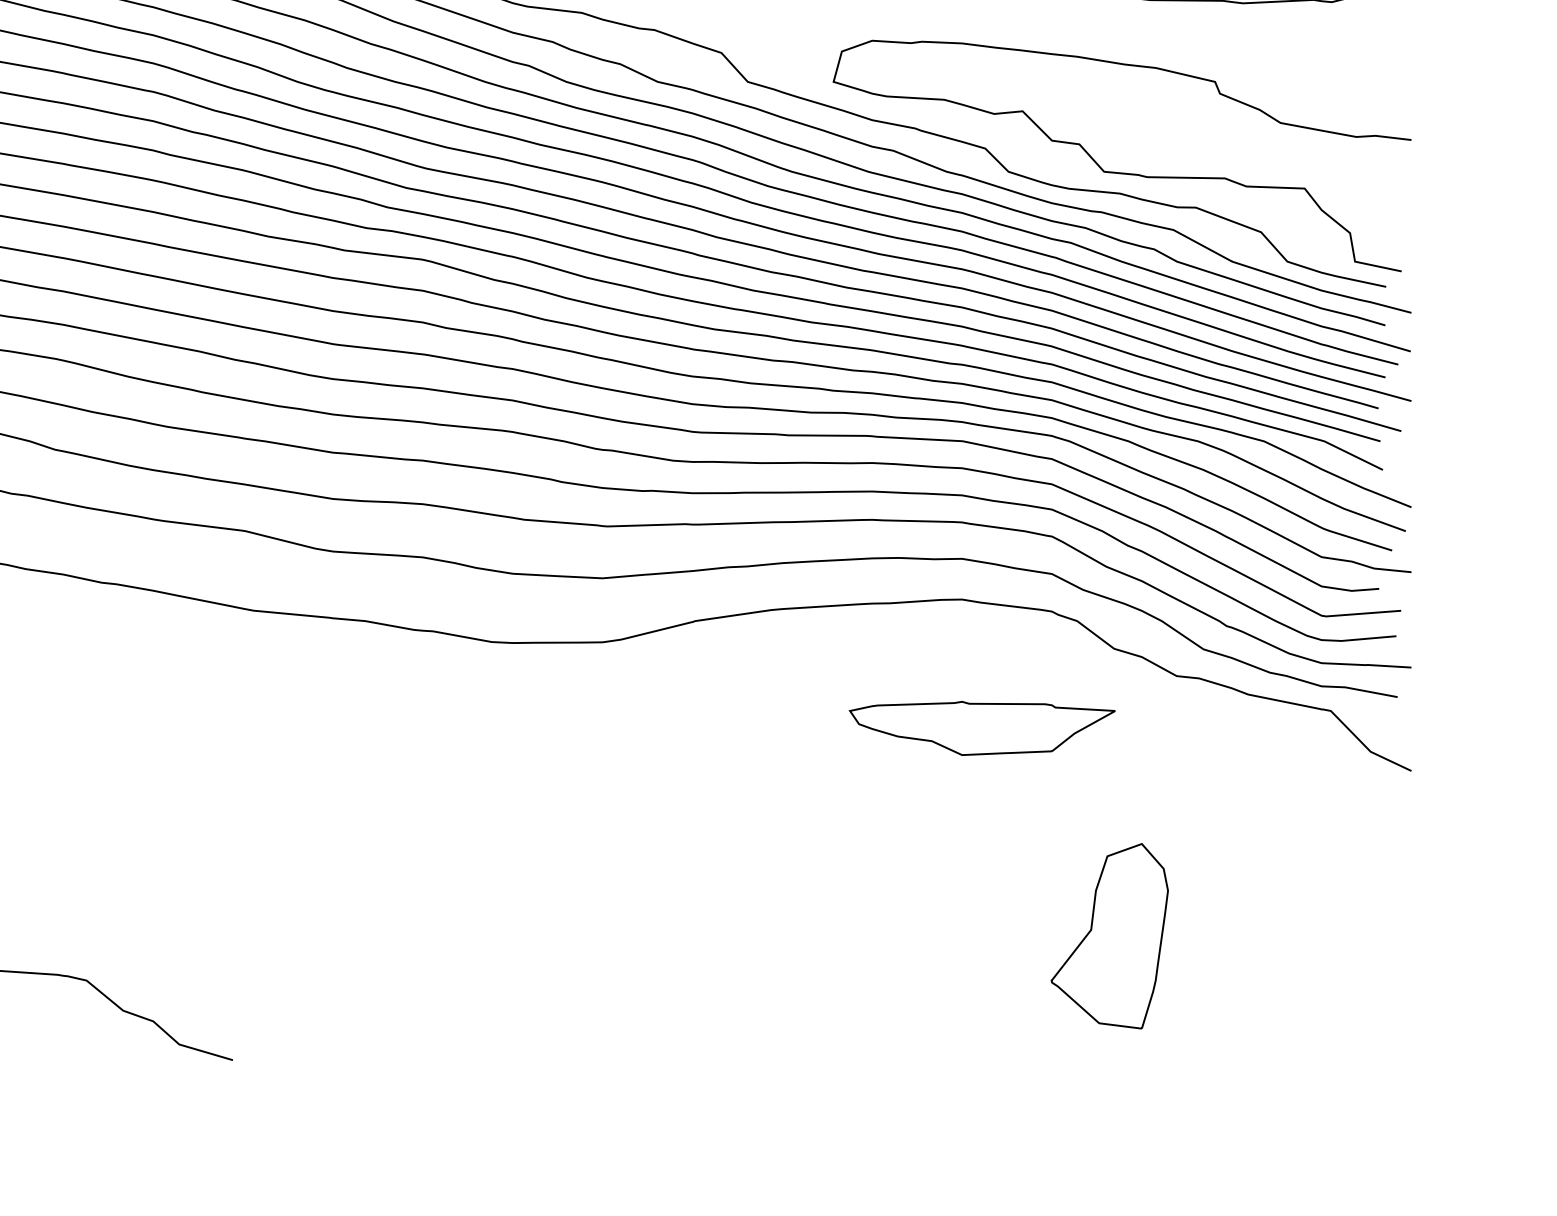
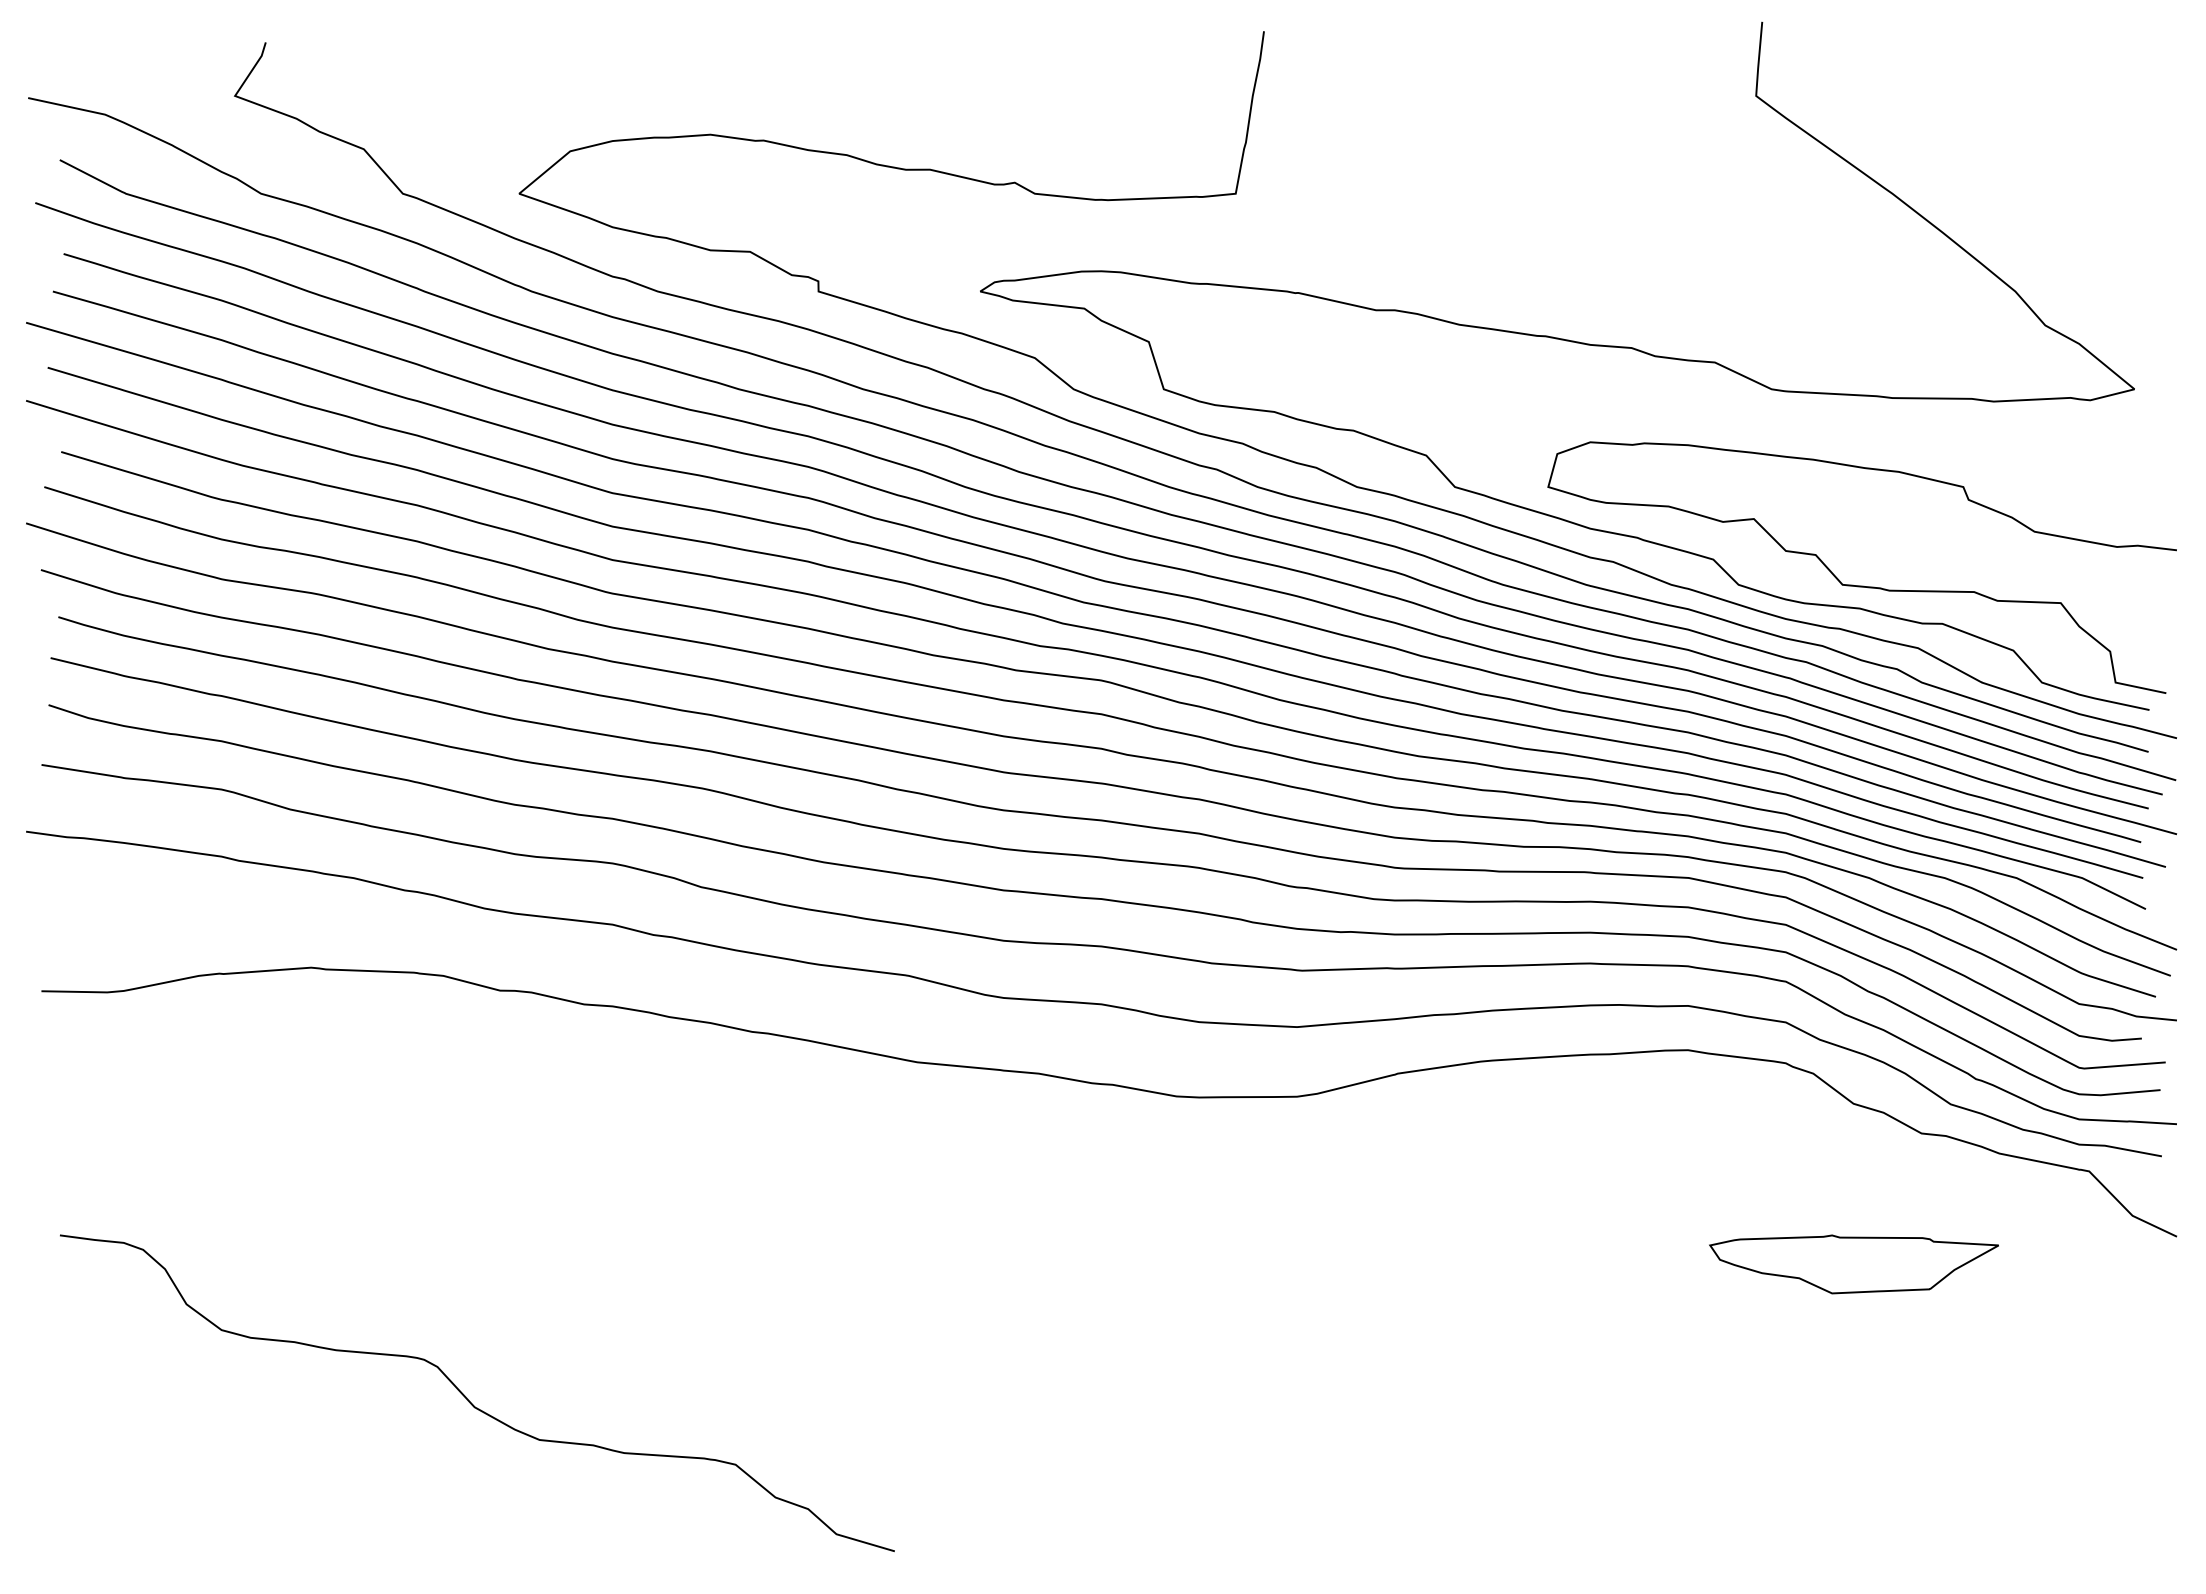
part: (981, 728) -> (1853, 1264), moved
part: (1109, 936) -> (1848, 1416), removed

